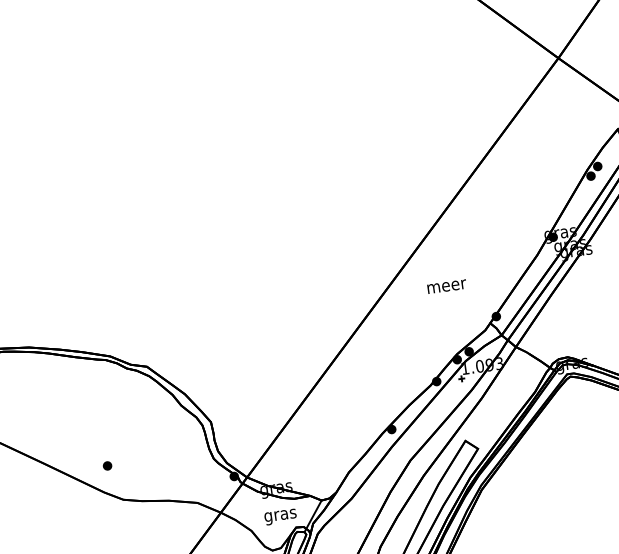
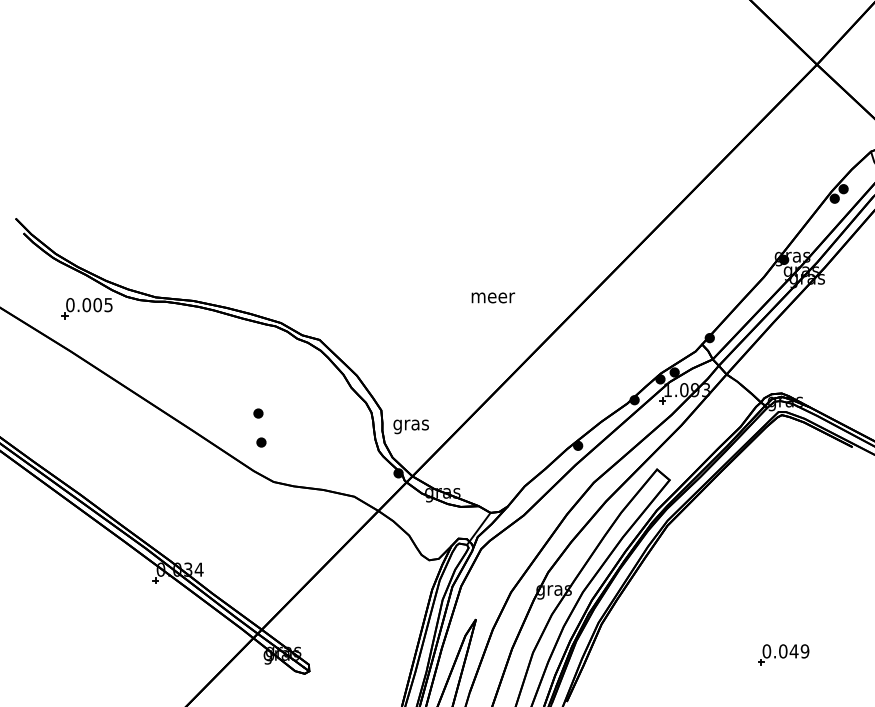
text: (447, 286) -> (493, 297), moved
part: (101, 440) -> (258, 413), added
text: (279, 516) -> (410, 426), moved

